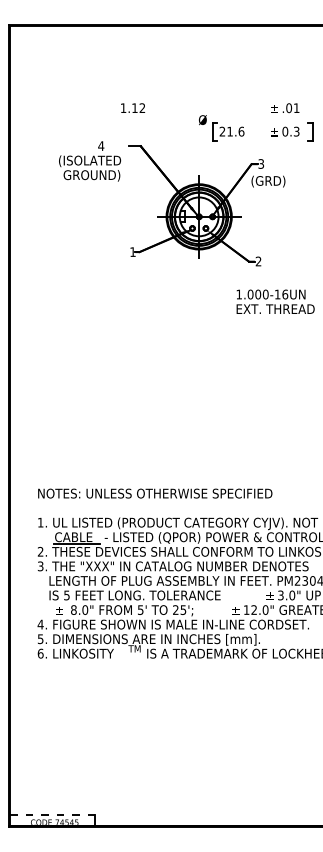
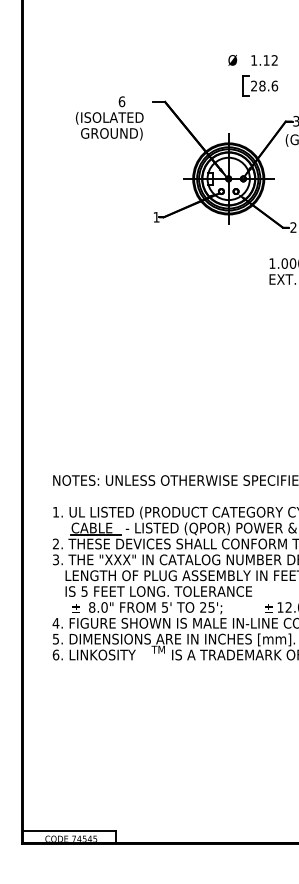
text: (133, 107) -> (265, 59), moved
text: (202, 120) -> (232, 60), moved
text: (229, 131) -> (261, 85), 21.6 -> 28.6
text: (101, 145) -> (122, 101), 4 -> 6
line: (52, 814) -> (68, 830), dashed -> solid

